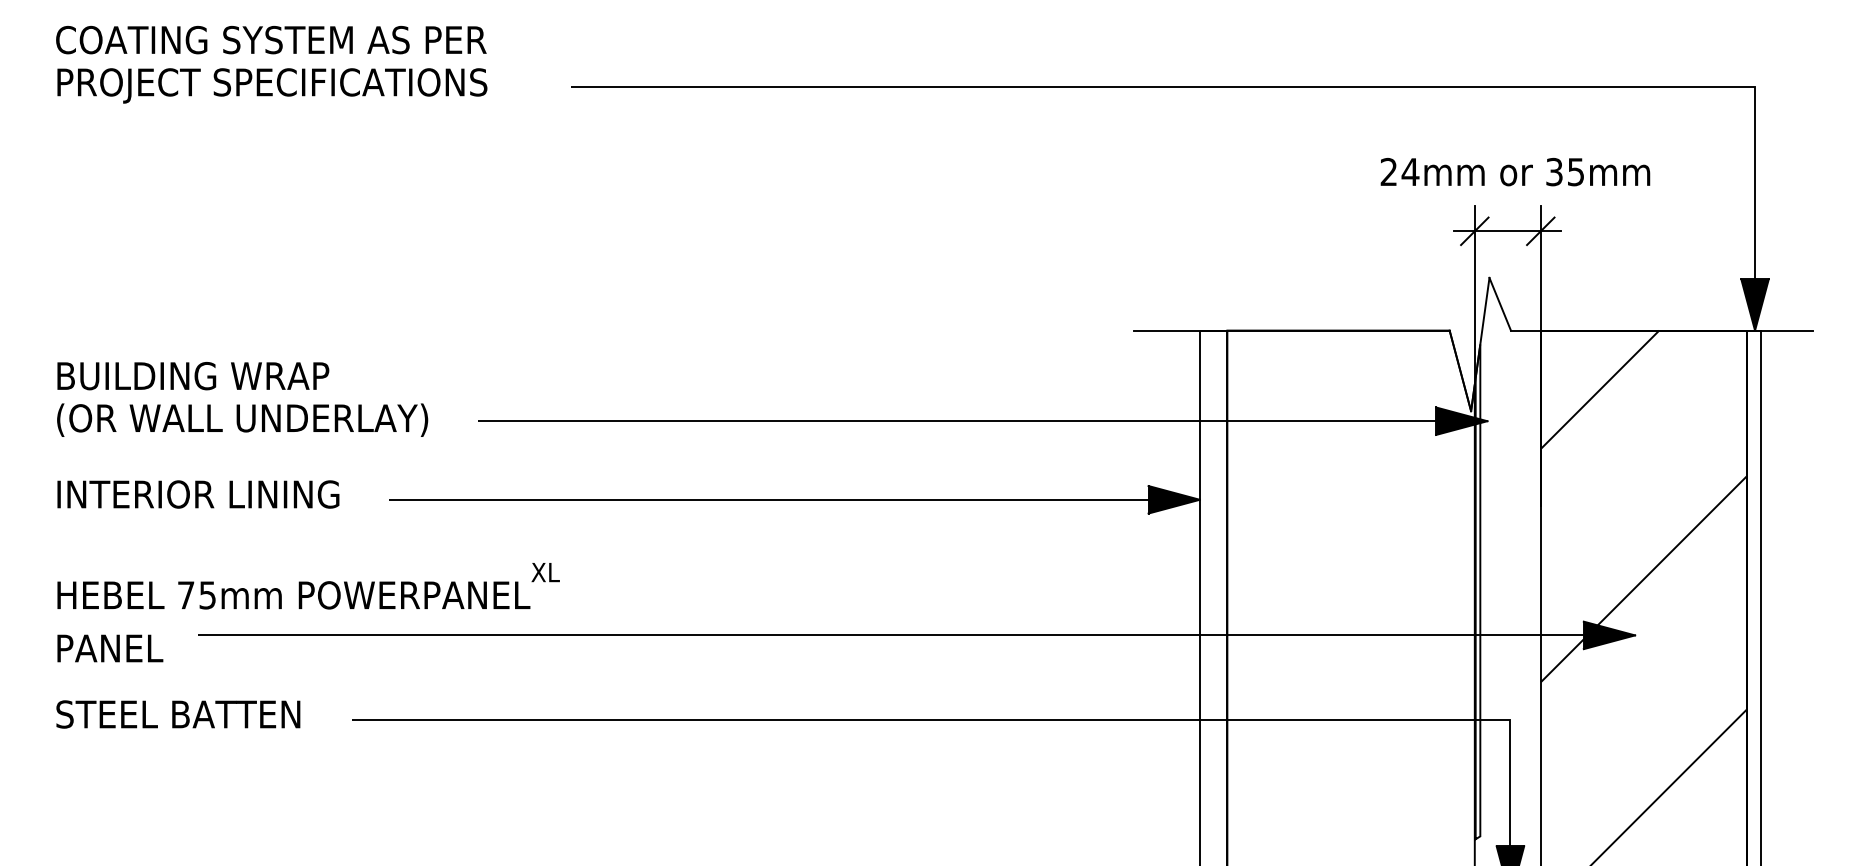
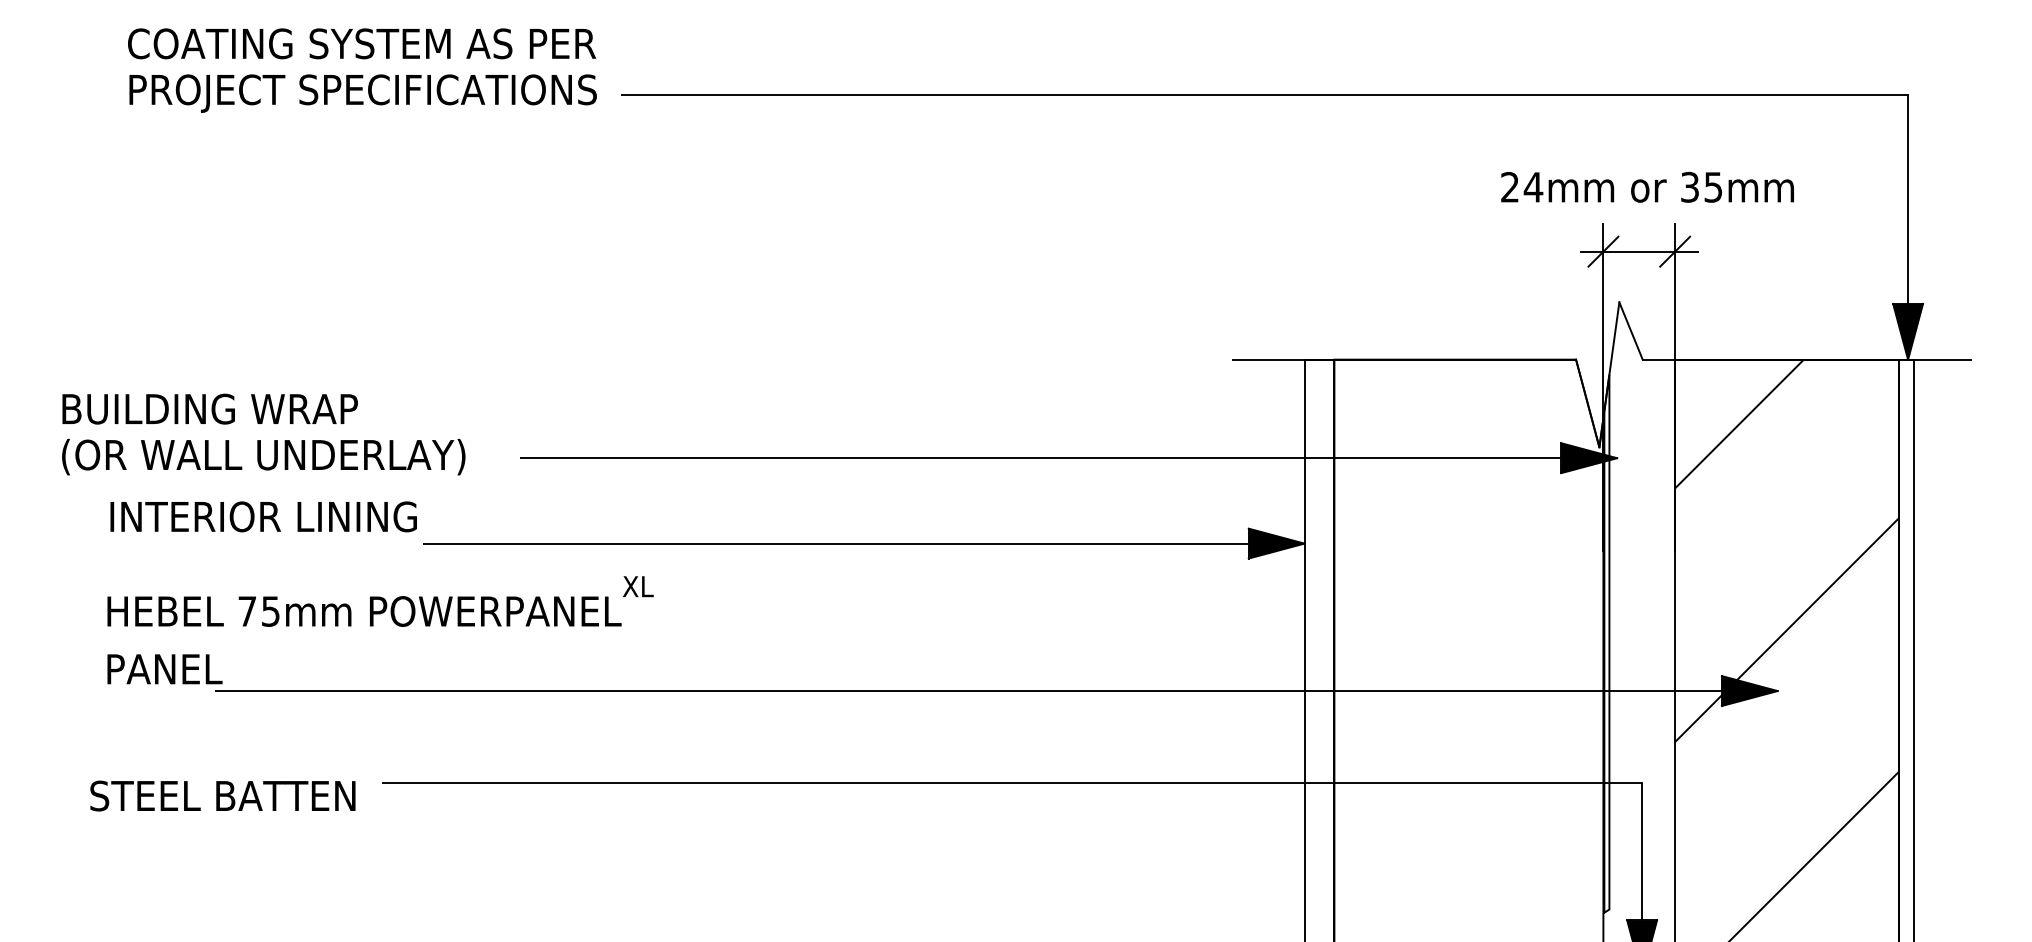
text: (271, 64) -> (362, 70), moved
text: (198, 494) -> (263, 516), moved
text: (308, 612) -> (380, 630), moved
text: (177, 713) -> (222, 795), moved

